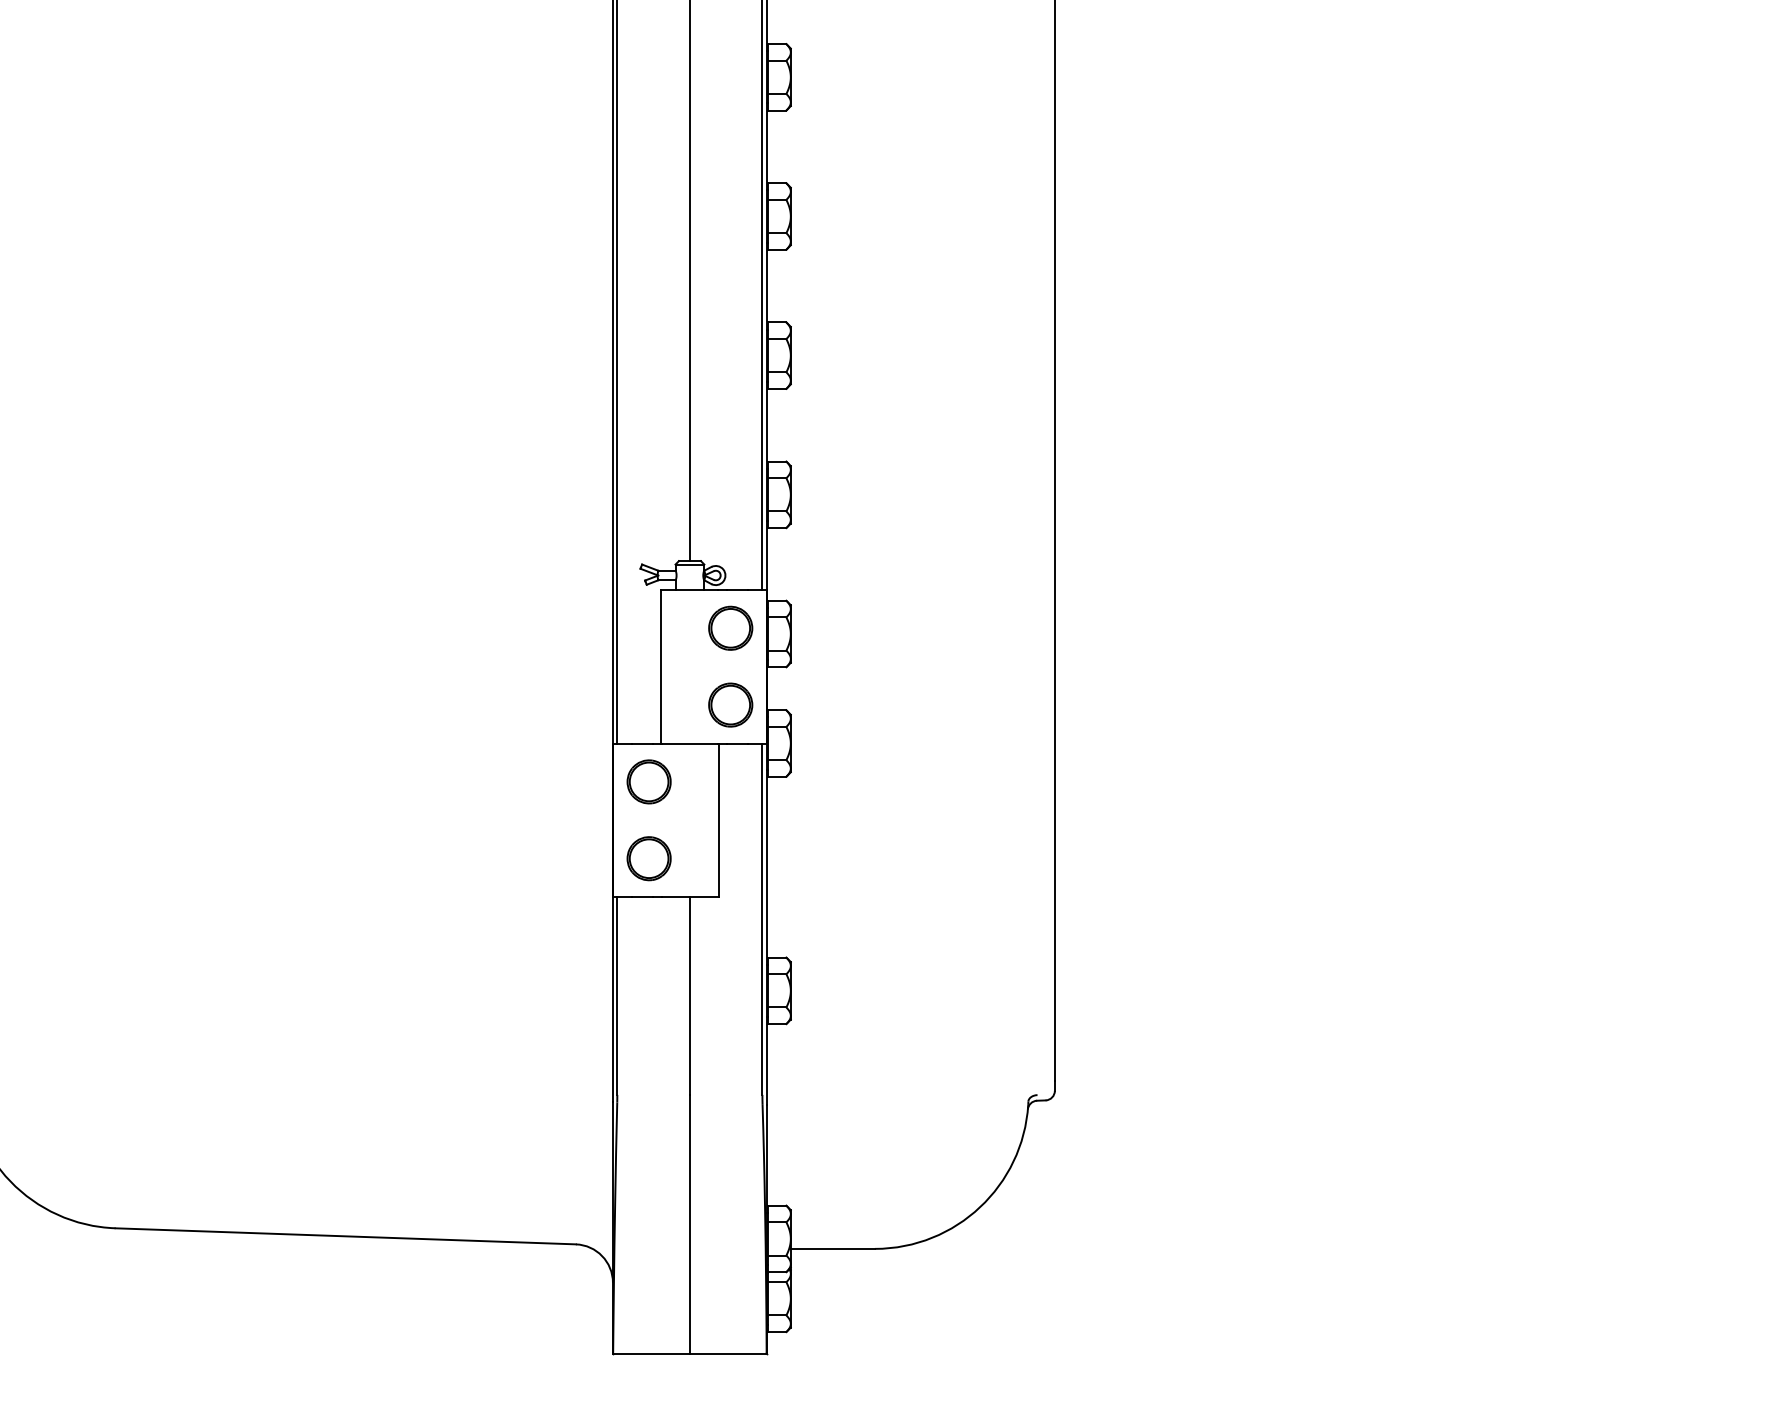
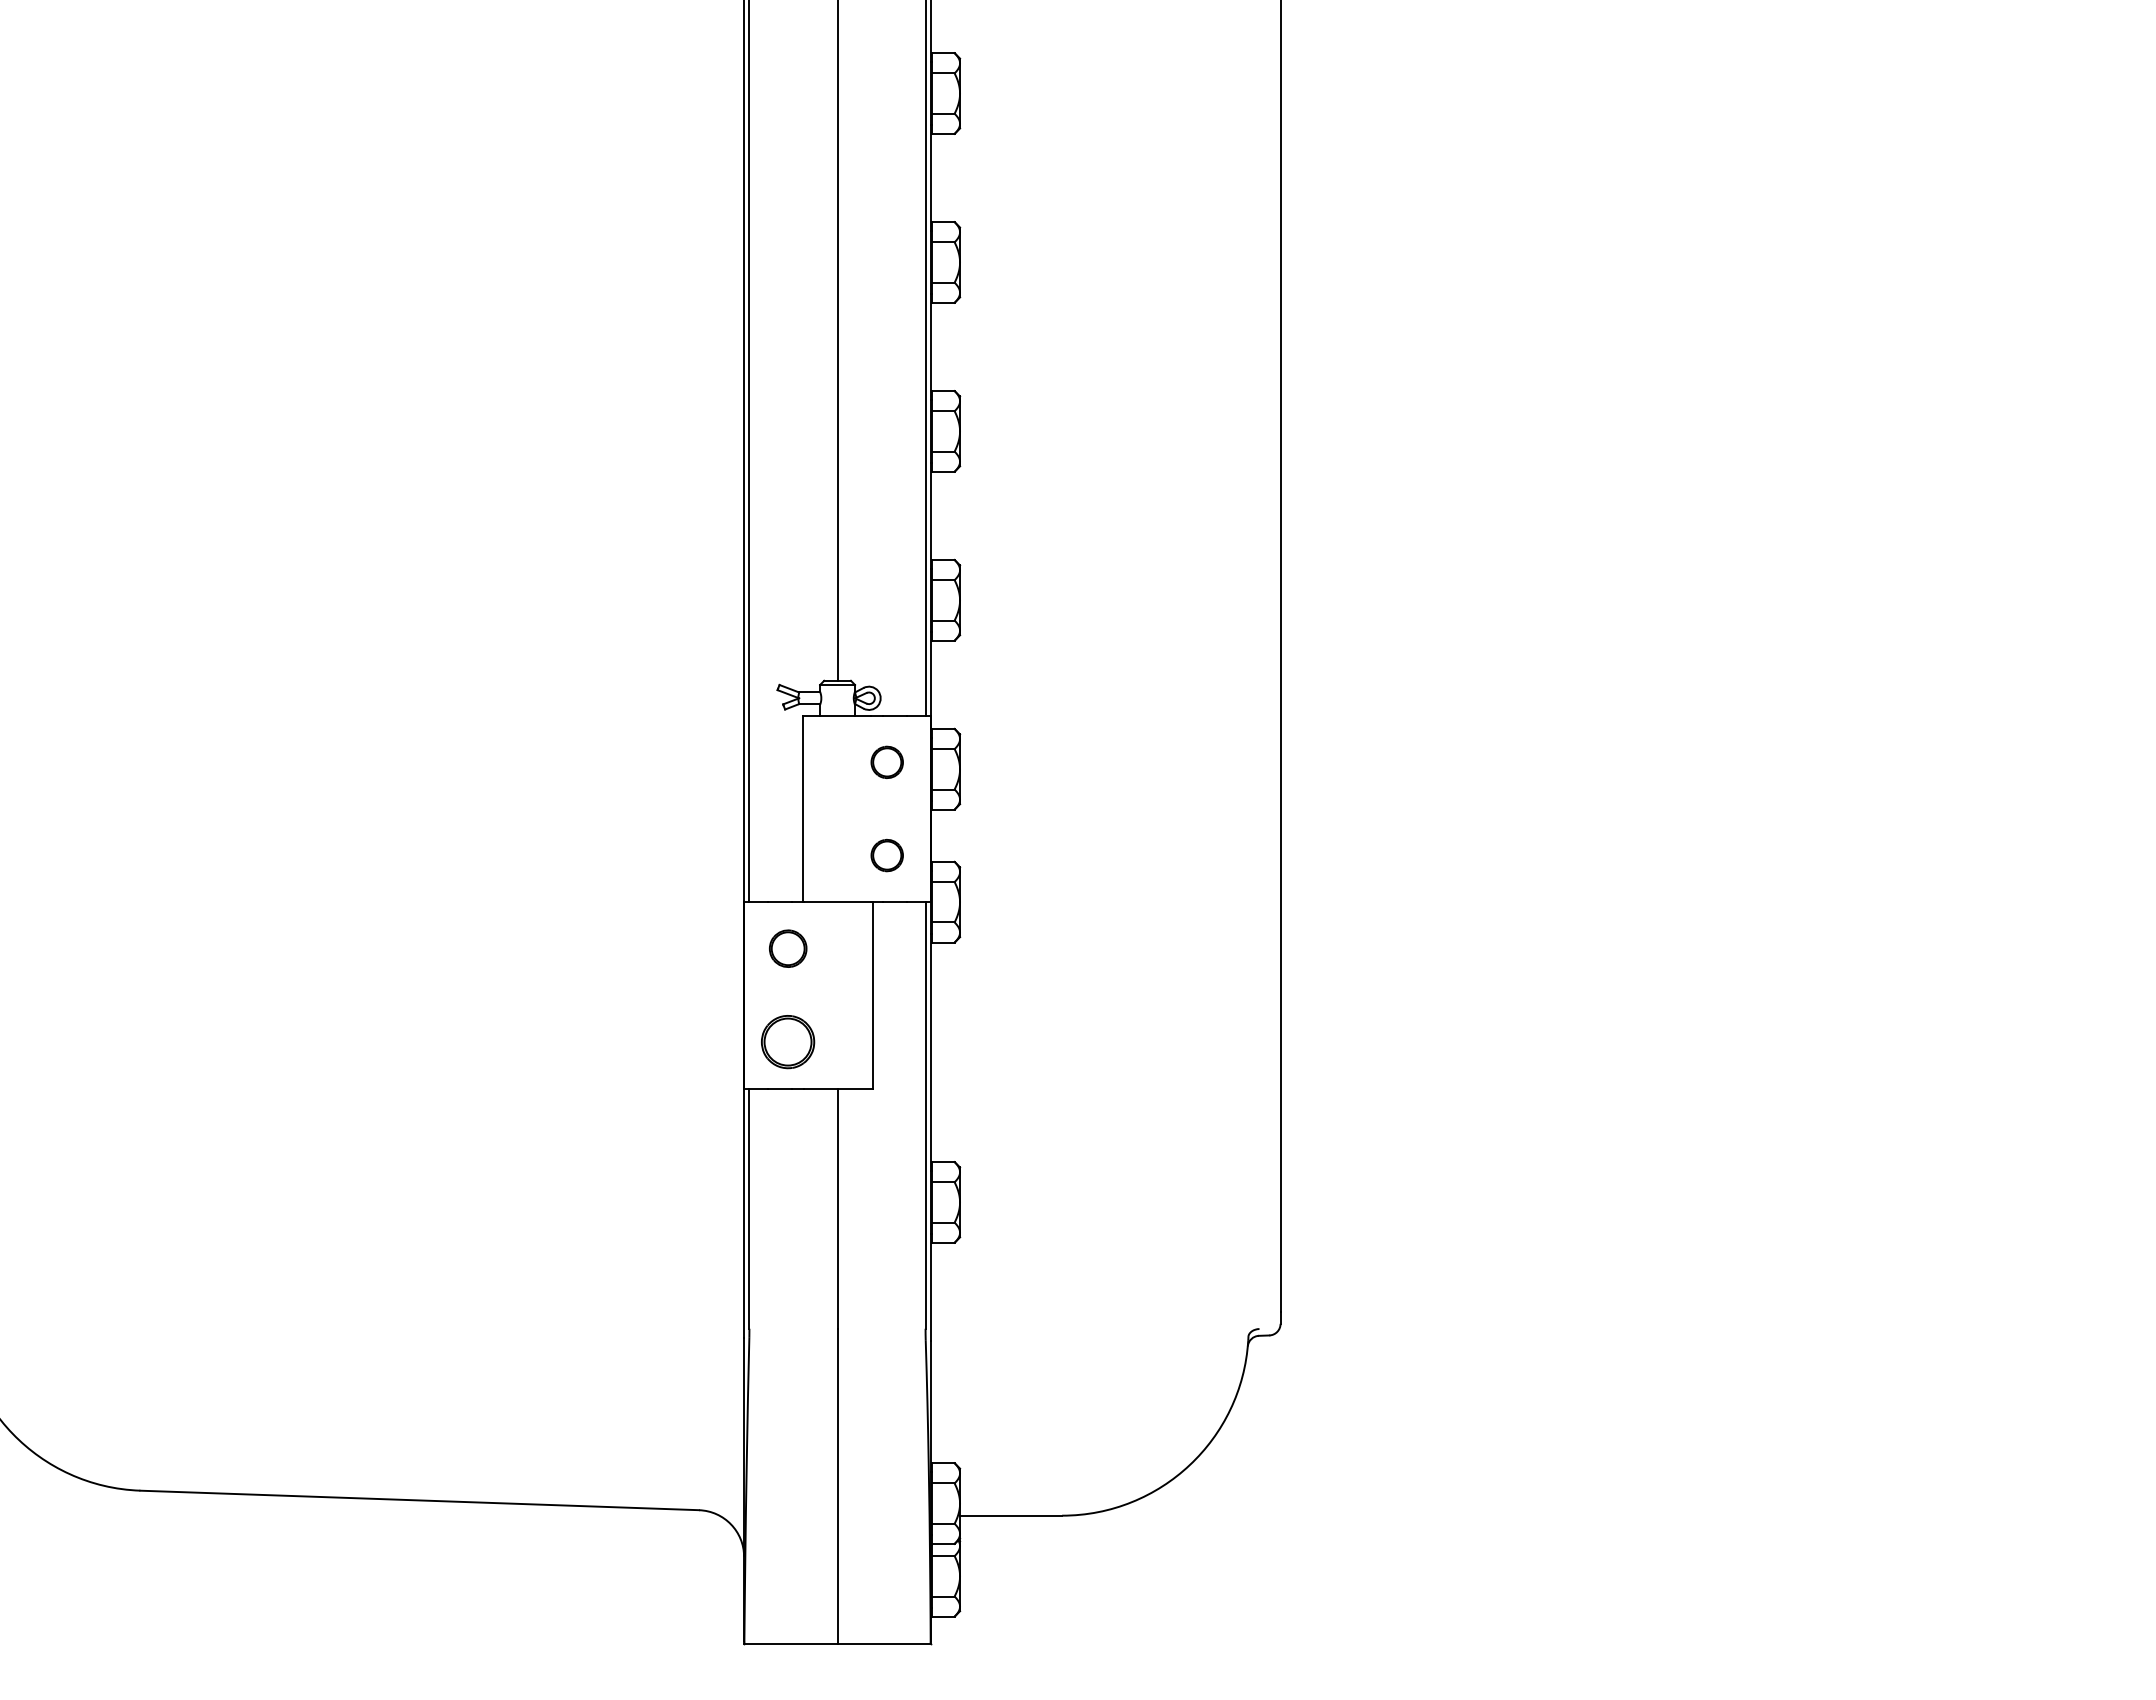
part: (731, 628) -> (887, 762), size x0.6
part: (731, 705) -> (887, 855), size x0.6
part: (649, 781) -> (788, 948), size x0.7

